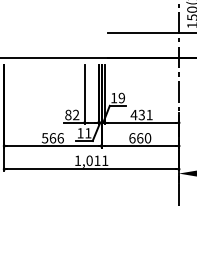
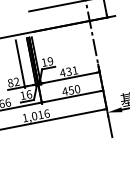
text: (88, 133) -> (29, 94), 11 -> 16
text: (136, 138) -> (68, 91), 660 -> 450
text: (105, 160) -> (47, 113), 1,011 -> 1,016

